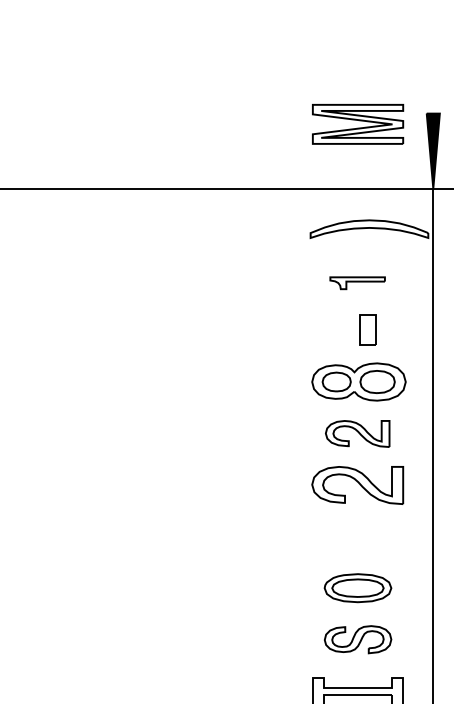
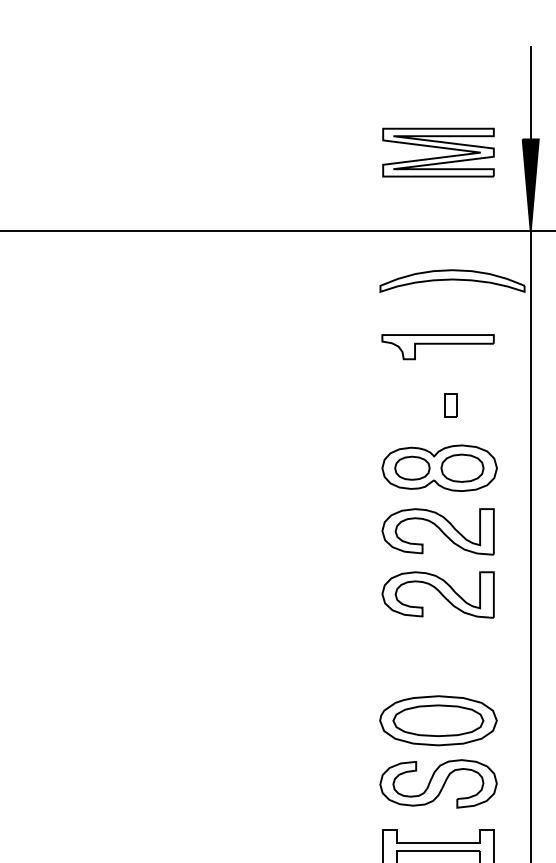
line: (433, 75) -> (530, 92), added
part: (357, 283) -> (437, 347), size x1.67
part: (367, 330) -> (450, 405), size x0.62
part: (357, 433) -> (437, 531), size x1.43
part: (358, 587) -> (438, 720), size x1.43
part: (358, 639) -> (438, 783), size x1.43

